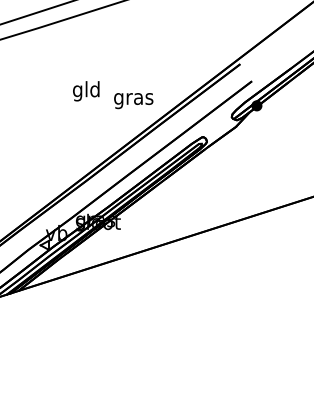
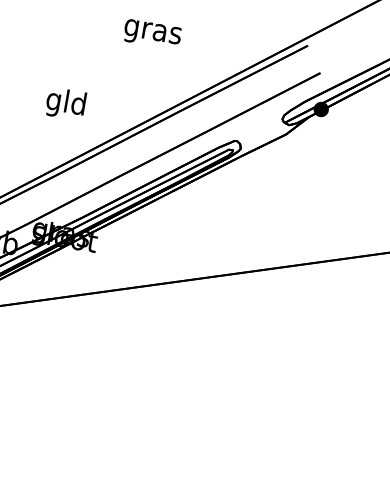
text: (86, 91) -> (66, 104), moved
text: (133, 101) -> (152, 35), moved

